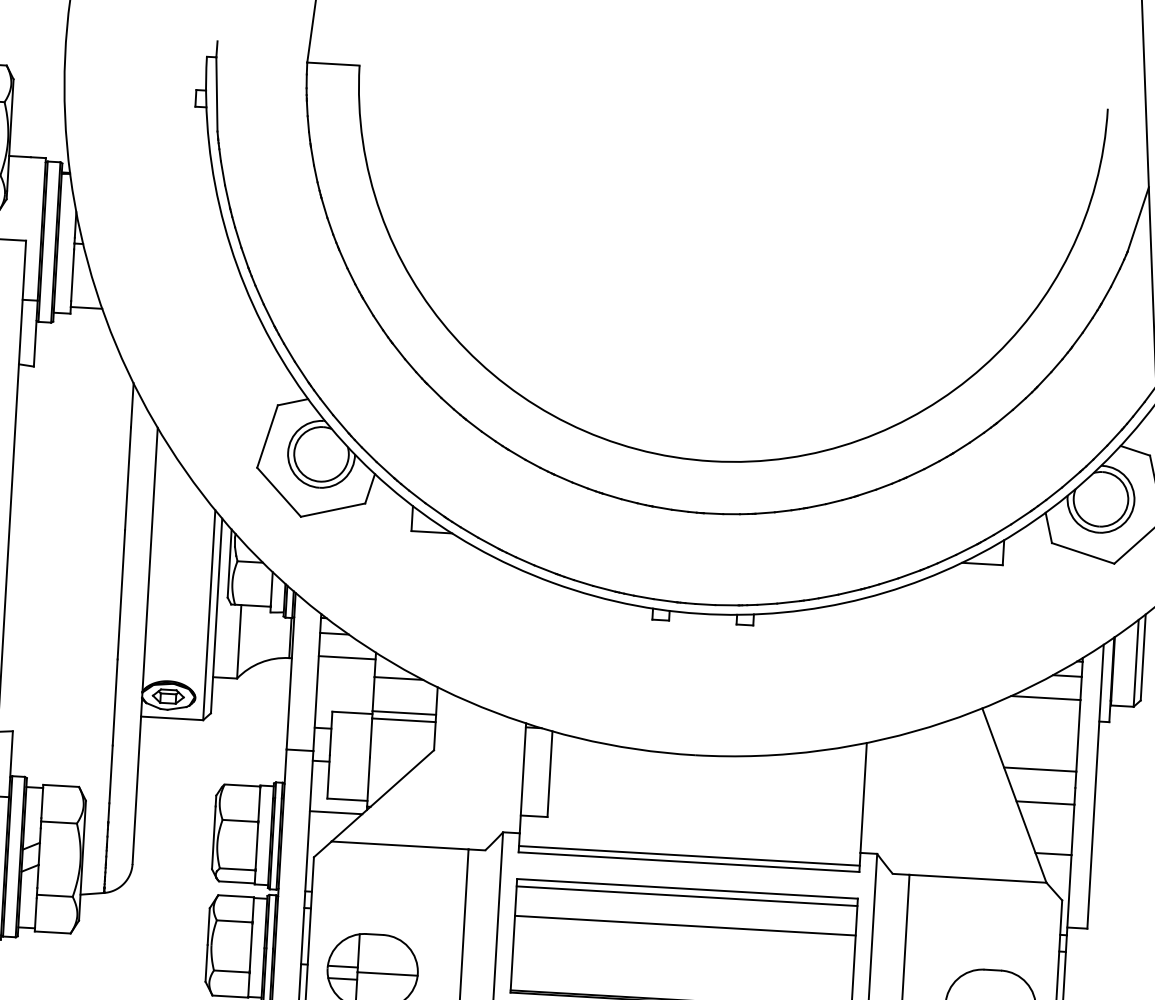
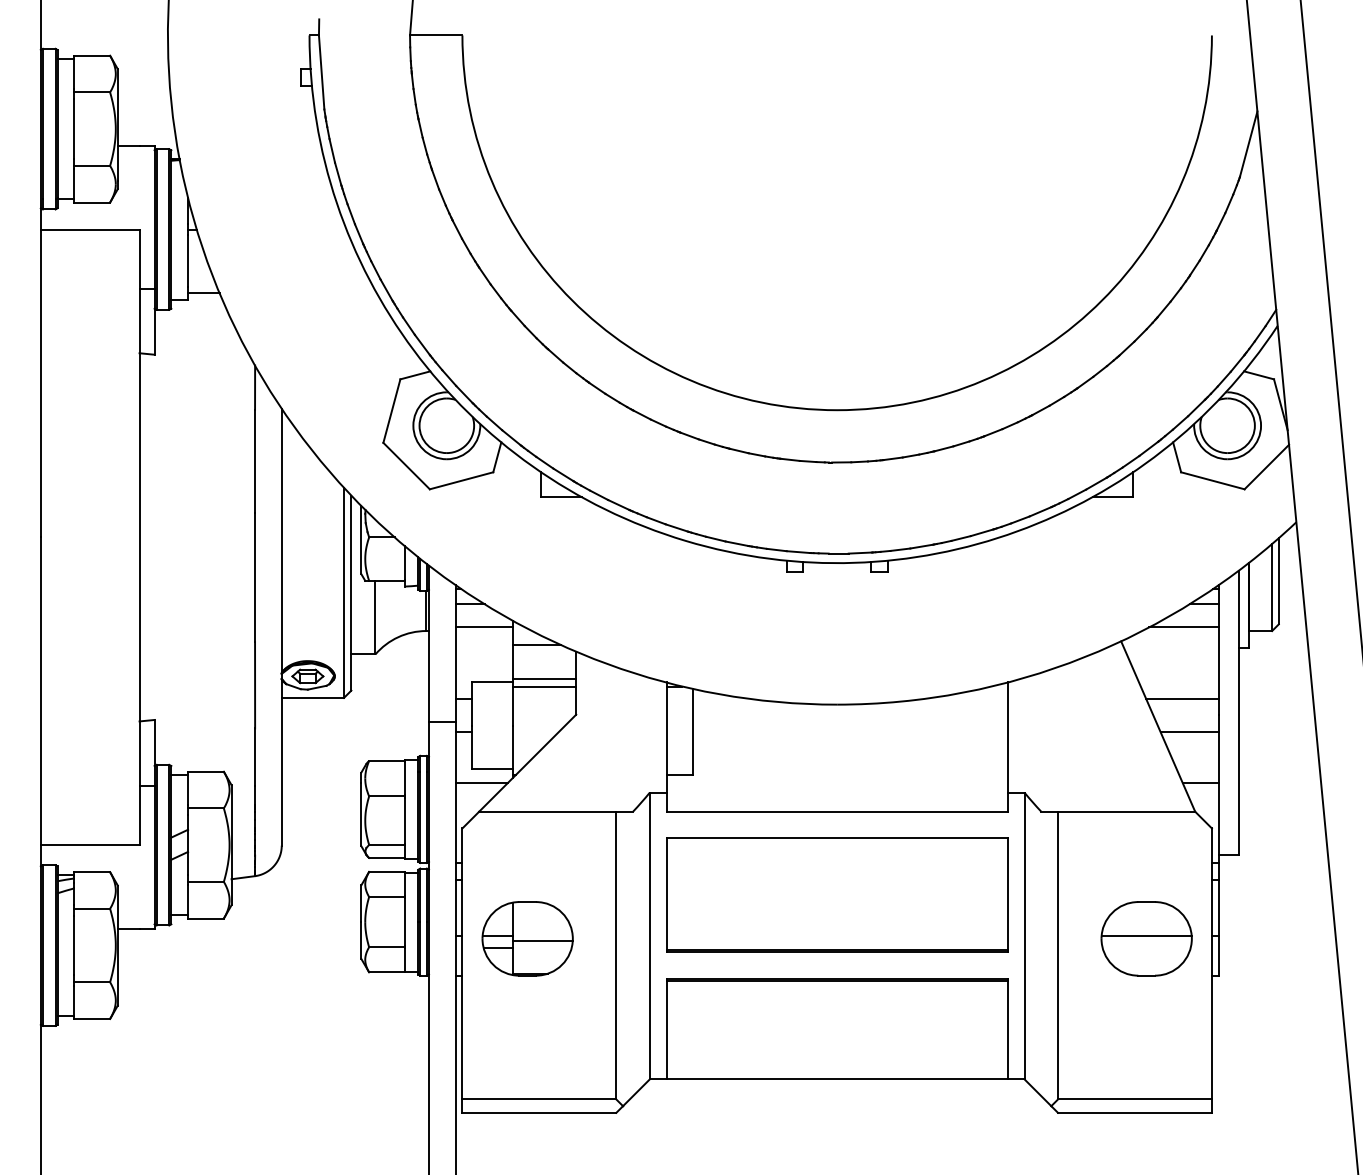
line: (688, 855) -> (836, 805), removed
line: (686, 895) -> (836, 845), removed
line: (684, 925) -> (836, 875), removed

